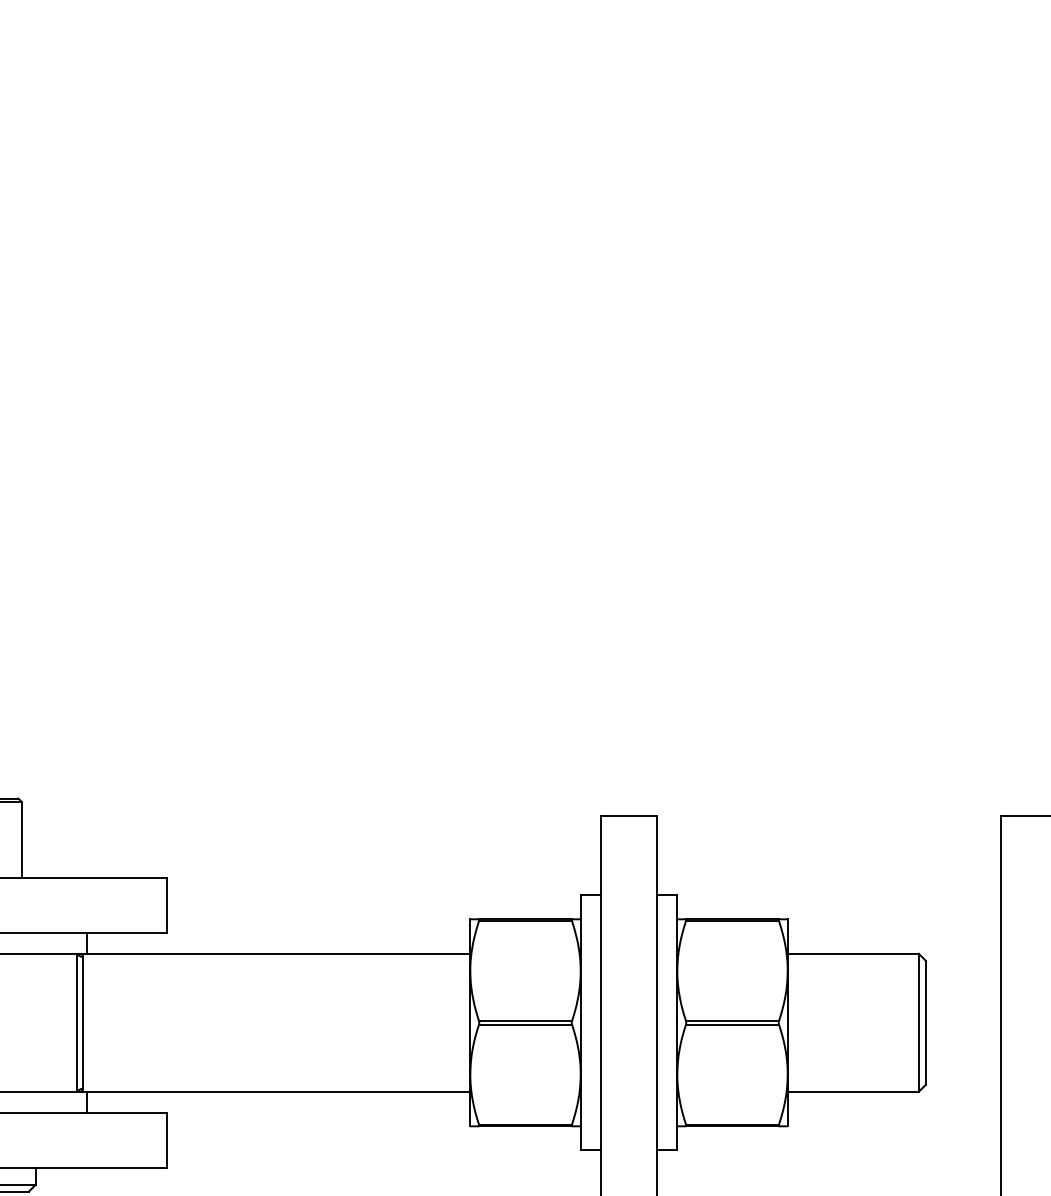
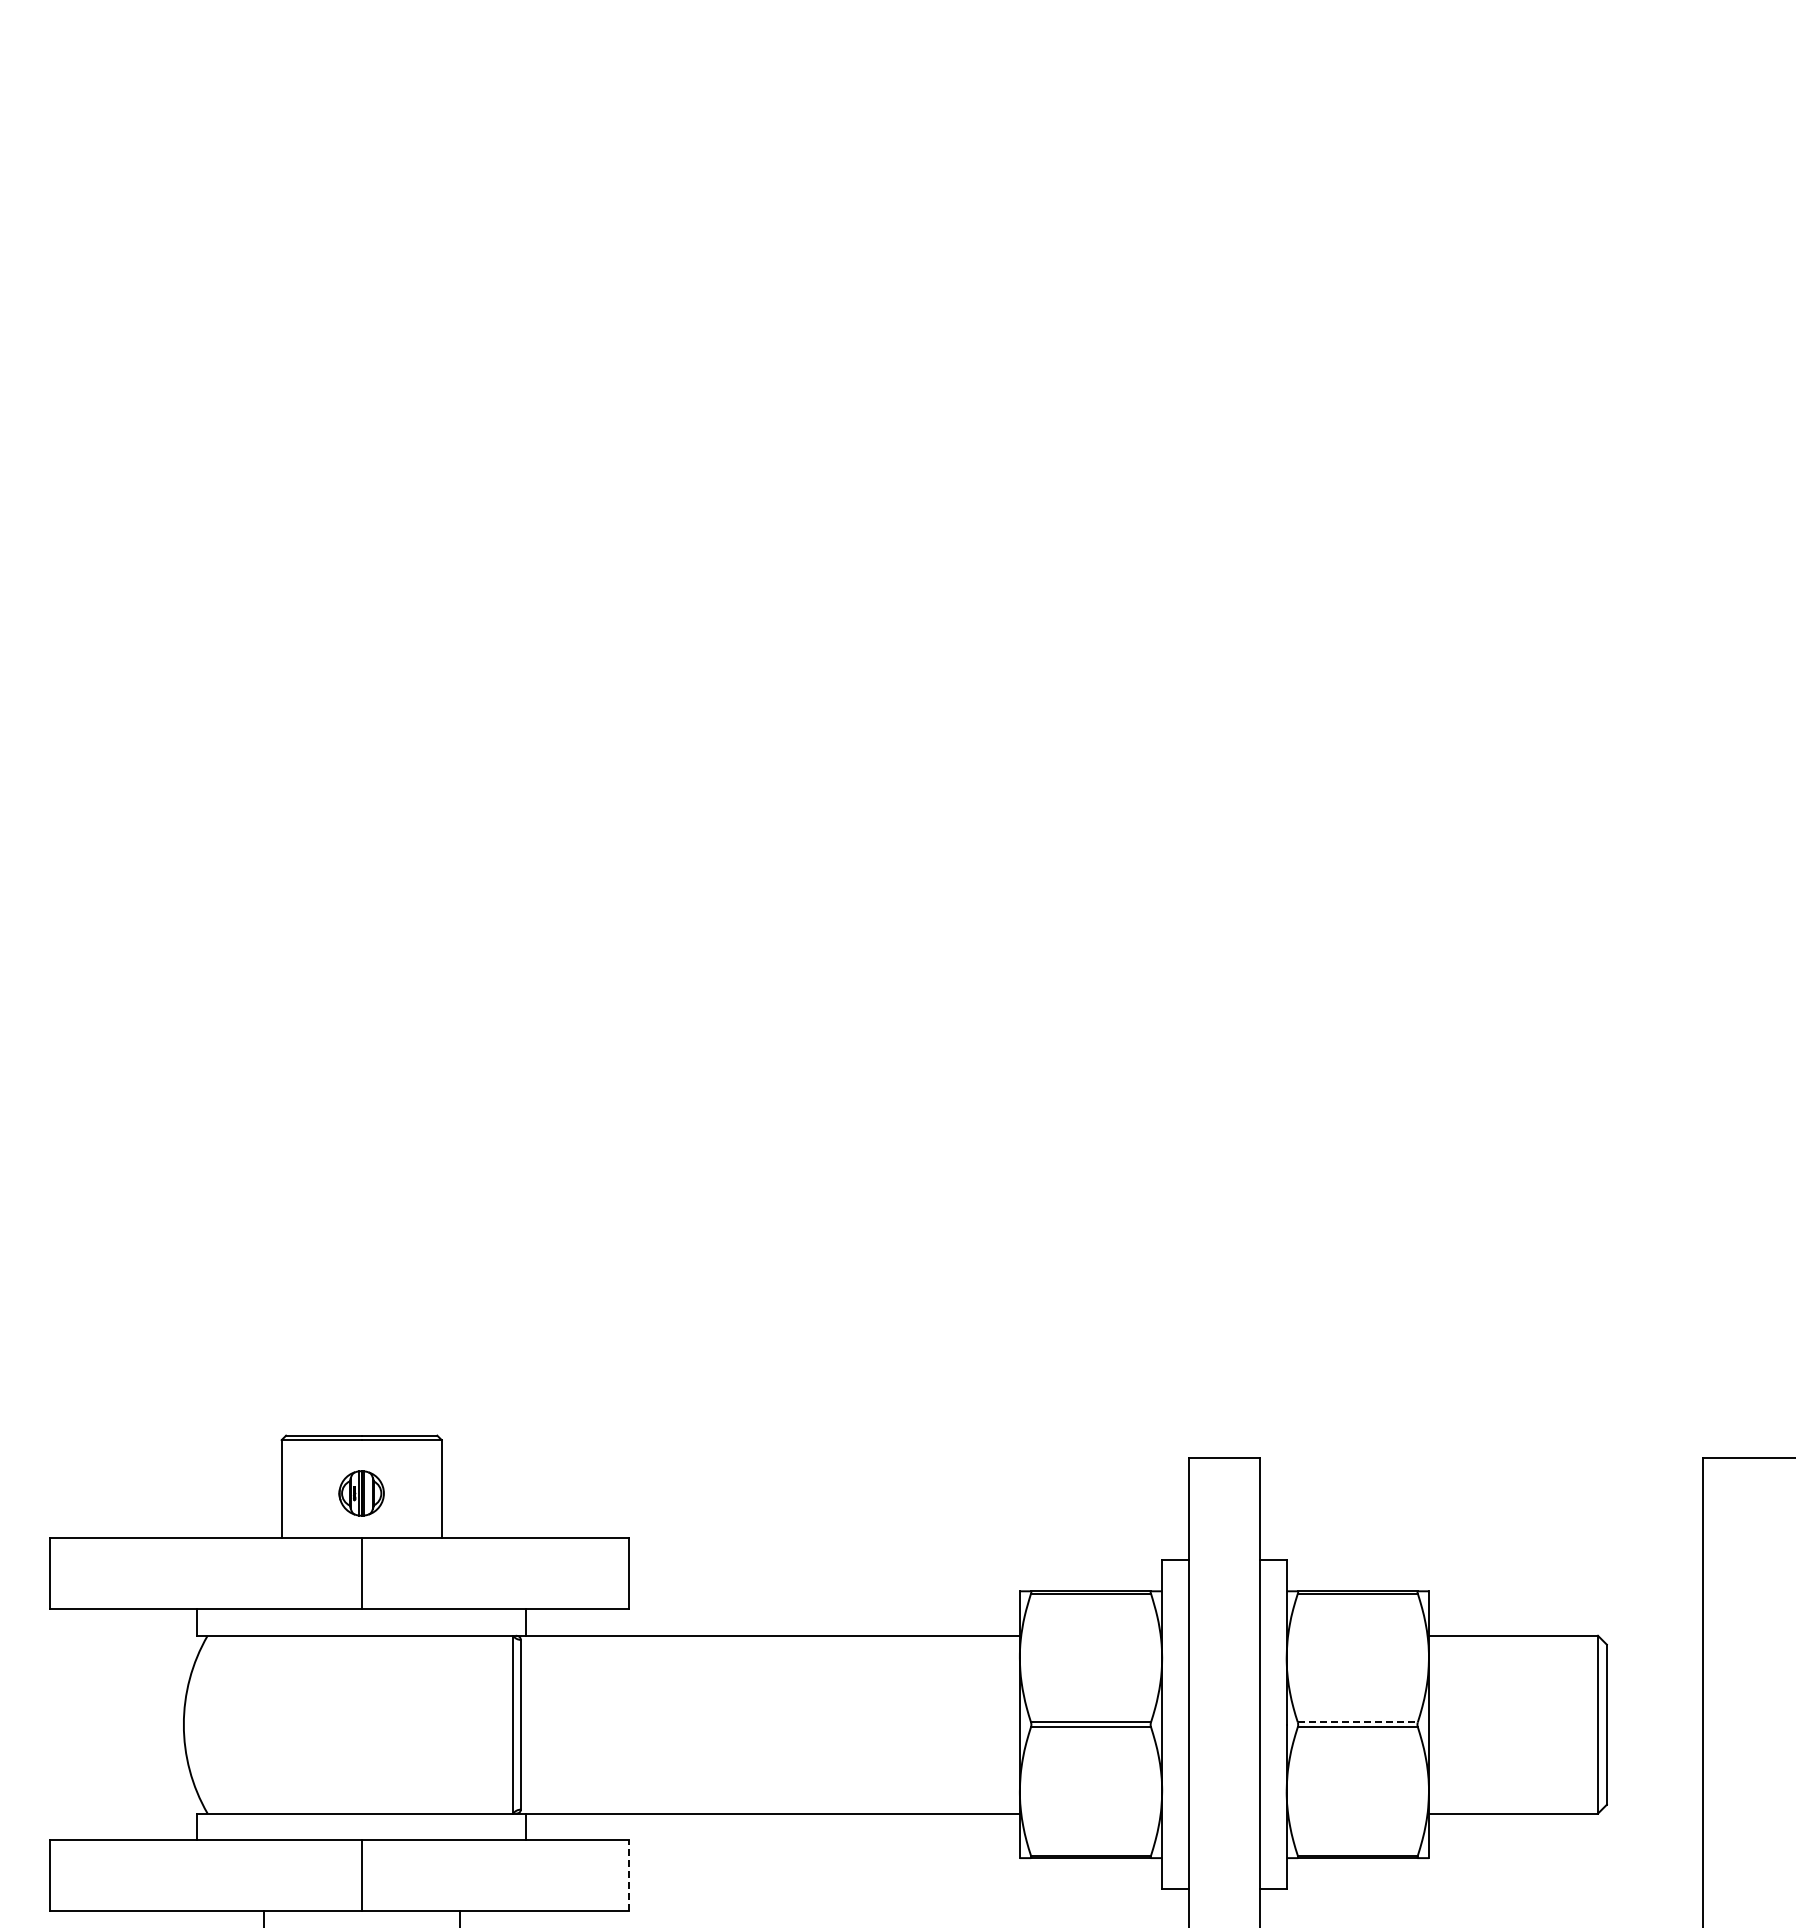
line: (732, 1021) -> (1357, 1722), solid -> dashed
line: (166, 1139) -> (628, 1875), solid -> dashed

